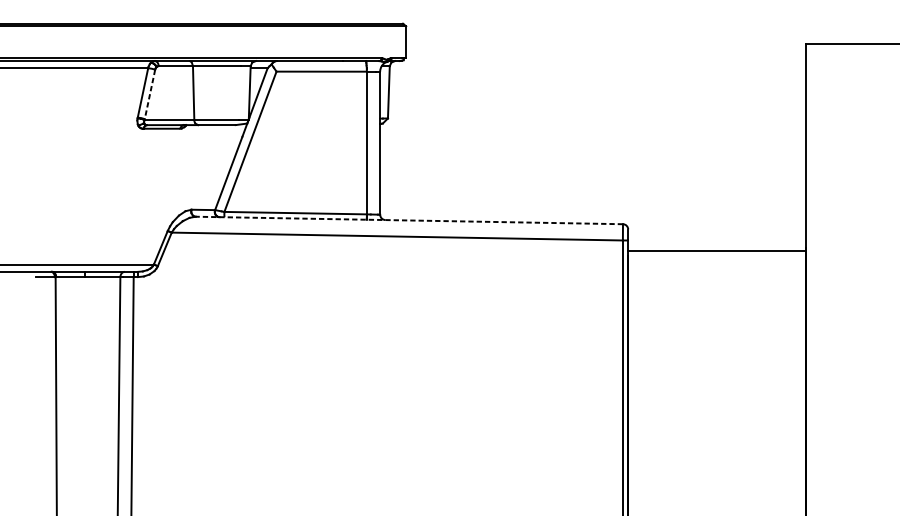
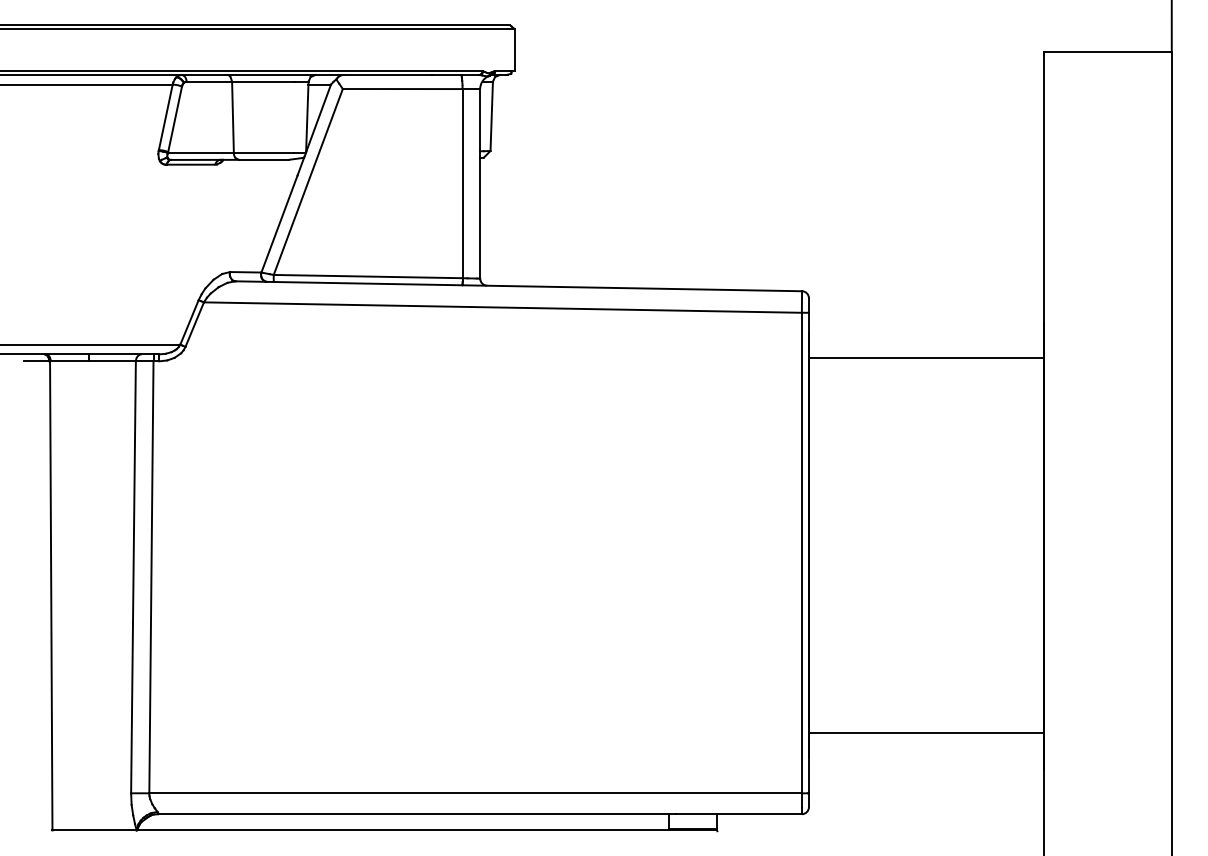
line: (149, 94) -> (174, 119), dashed -> solid
line: (409, 220) -> (518, 286), dashed -> solid
line: (716, 250) -> (926, 357), moved

